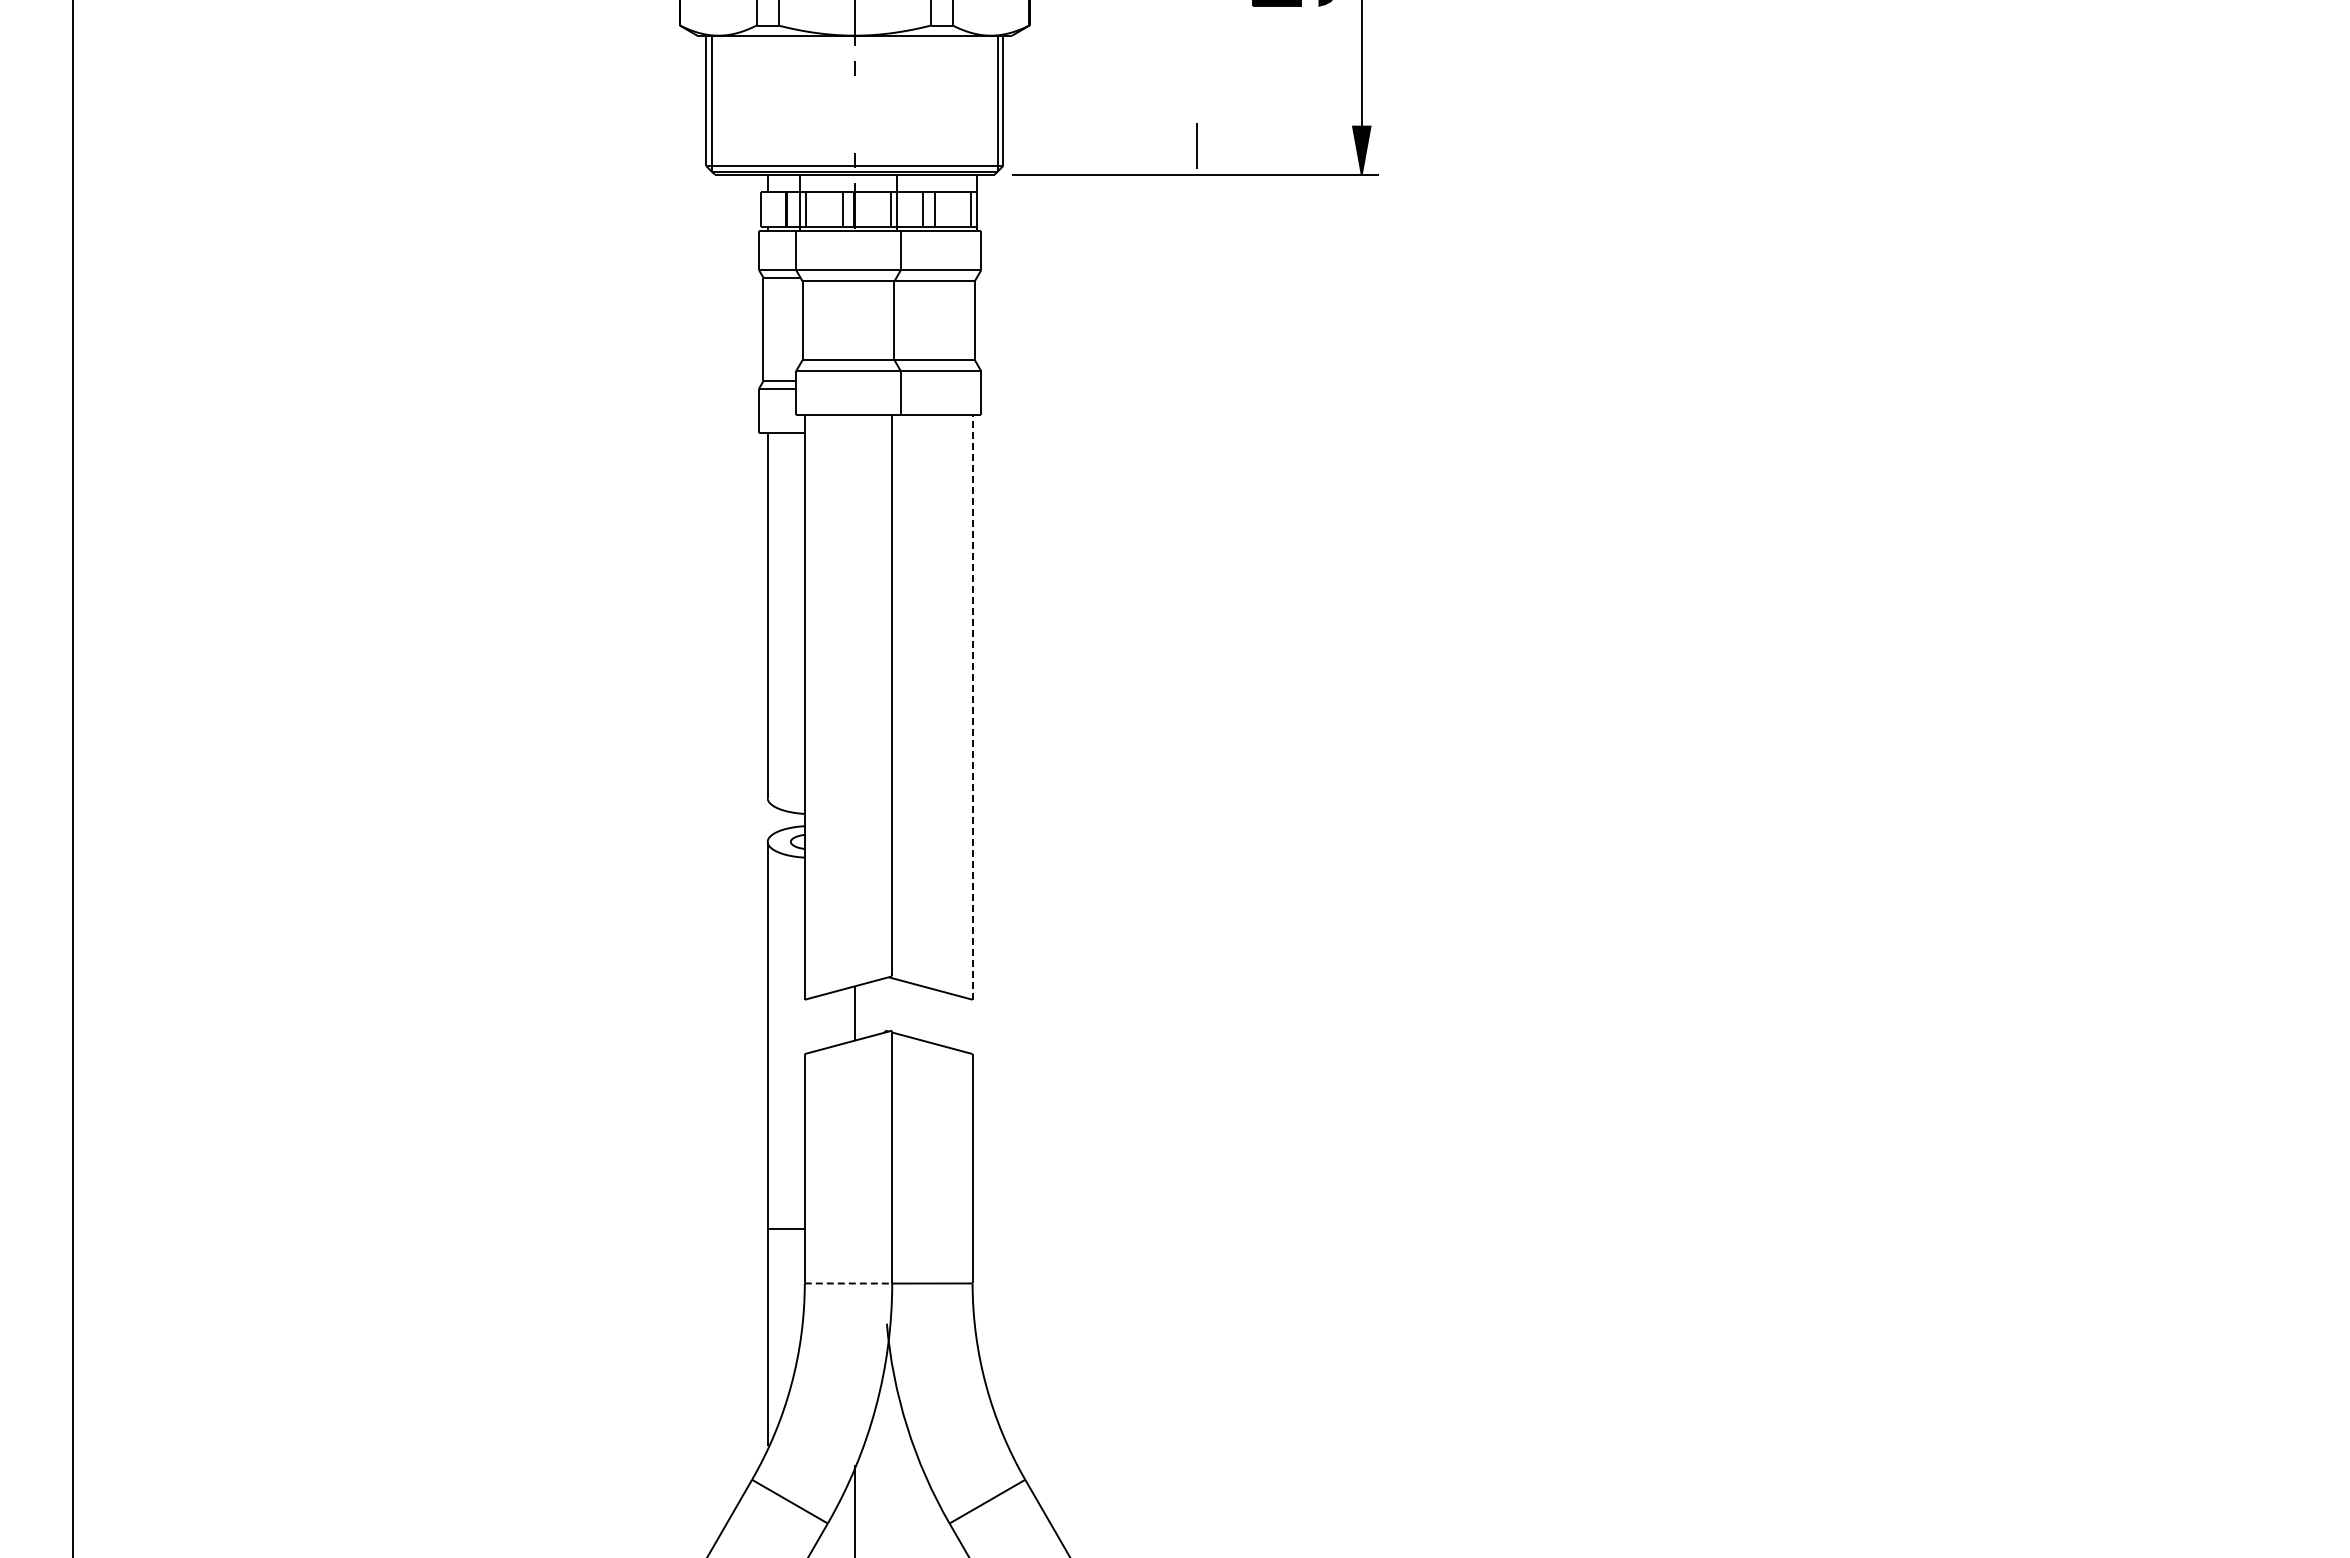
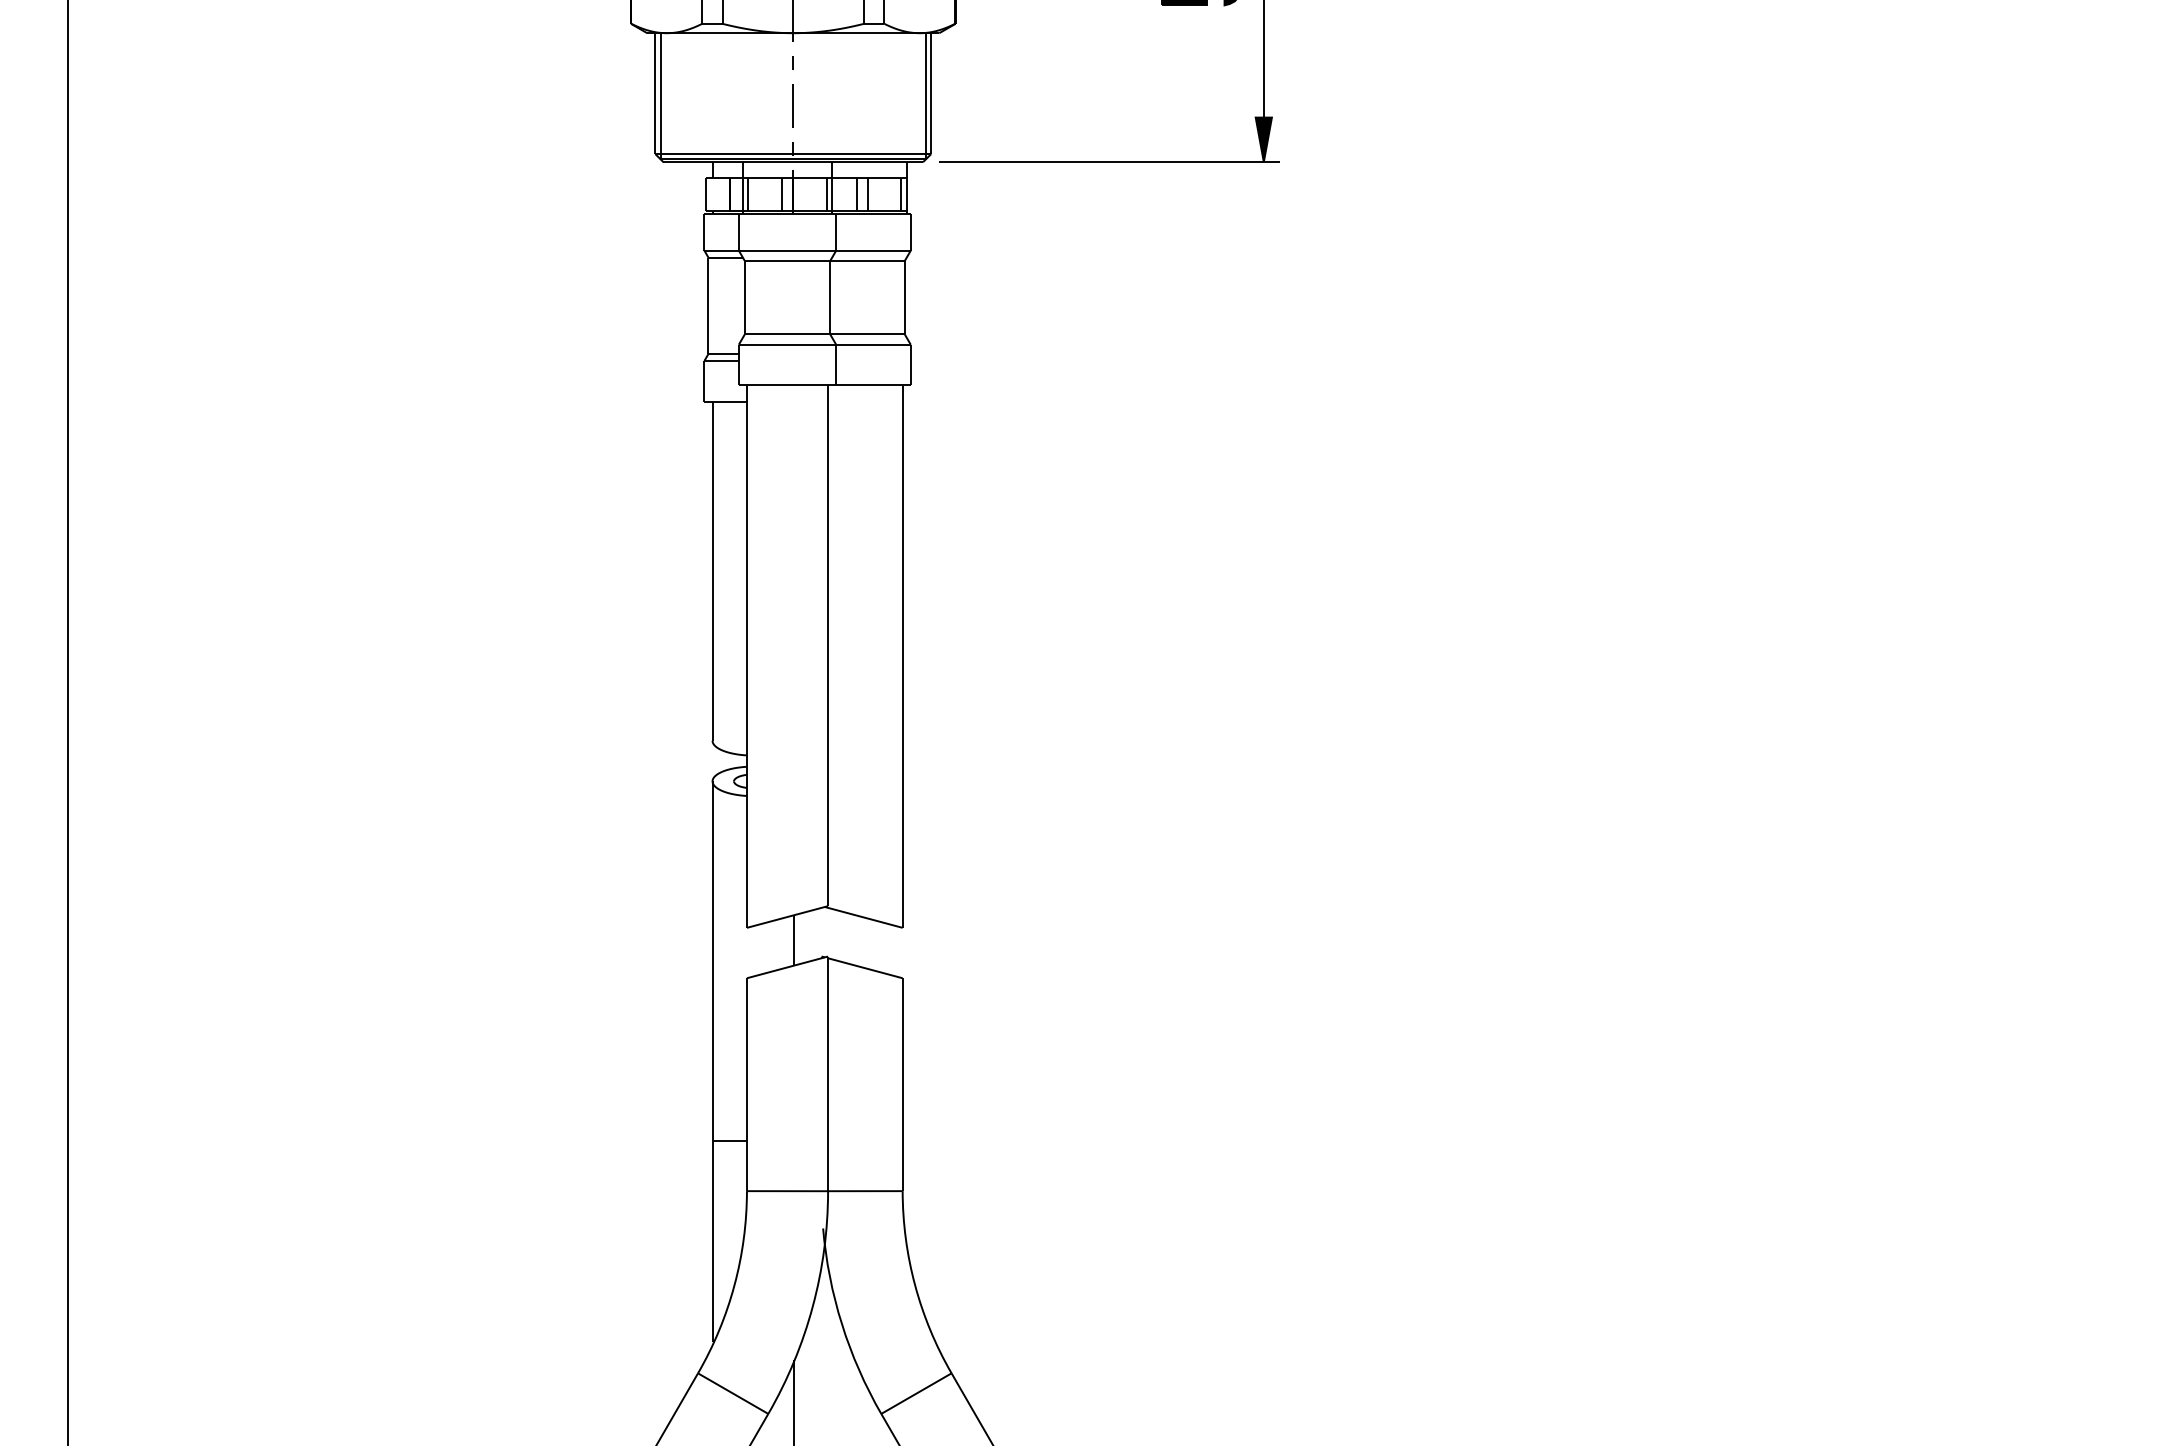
line: (1196, 145) -> (793, 105), moved
line: (972, 706) -> (902, 655), dashed -> solid
line: (848, 1283) -> (787, 1191), dashed -> solid

